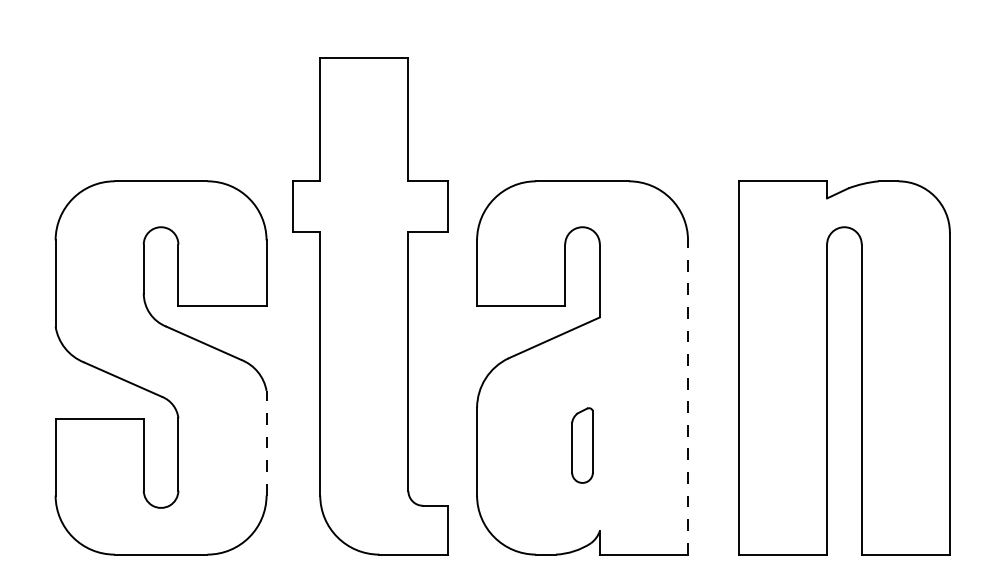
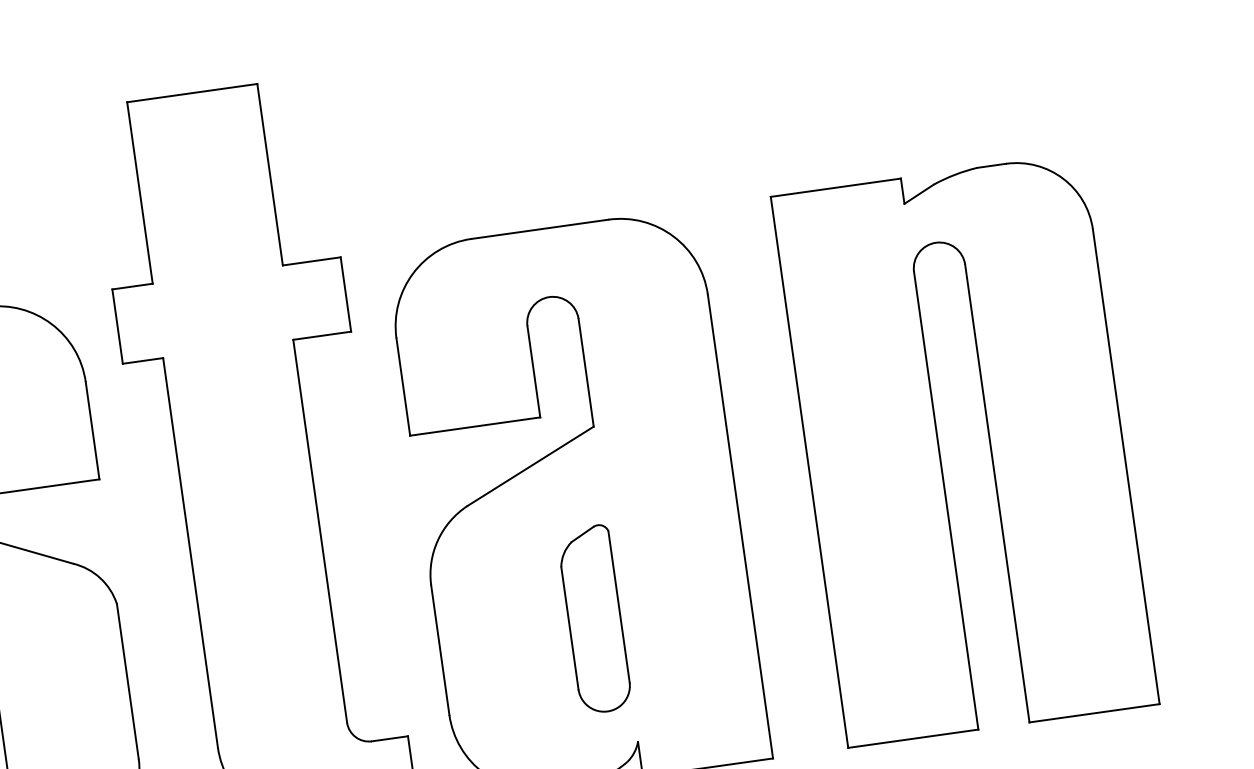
line: (688, 397) -> (741, 526), dashed -> solid
line: (266, 442) -> (127, 680), dashed -> solid
part: (582, 445) -> (594, 619), size x1.67

